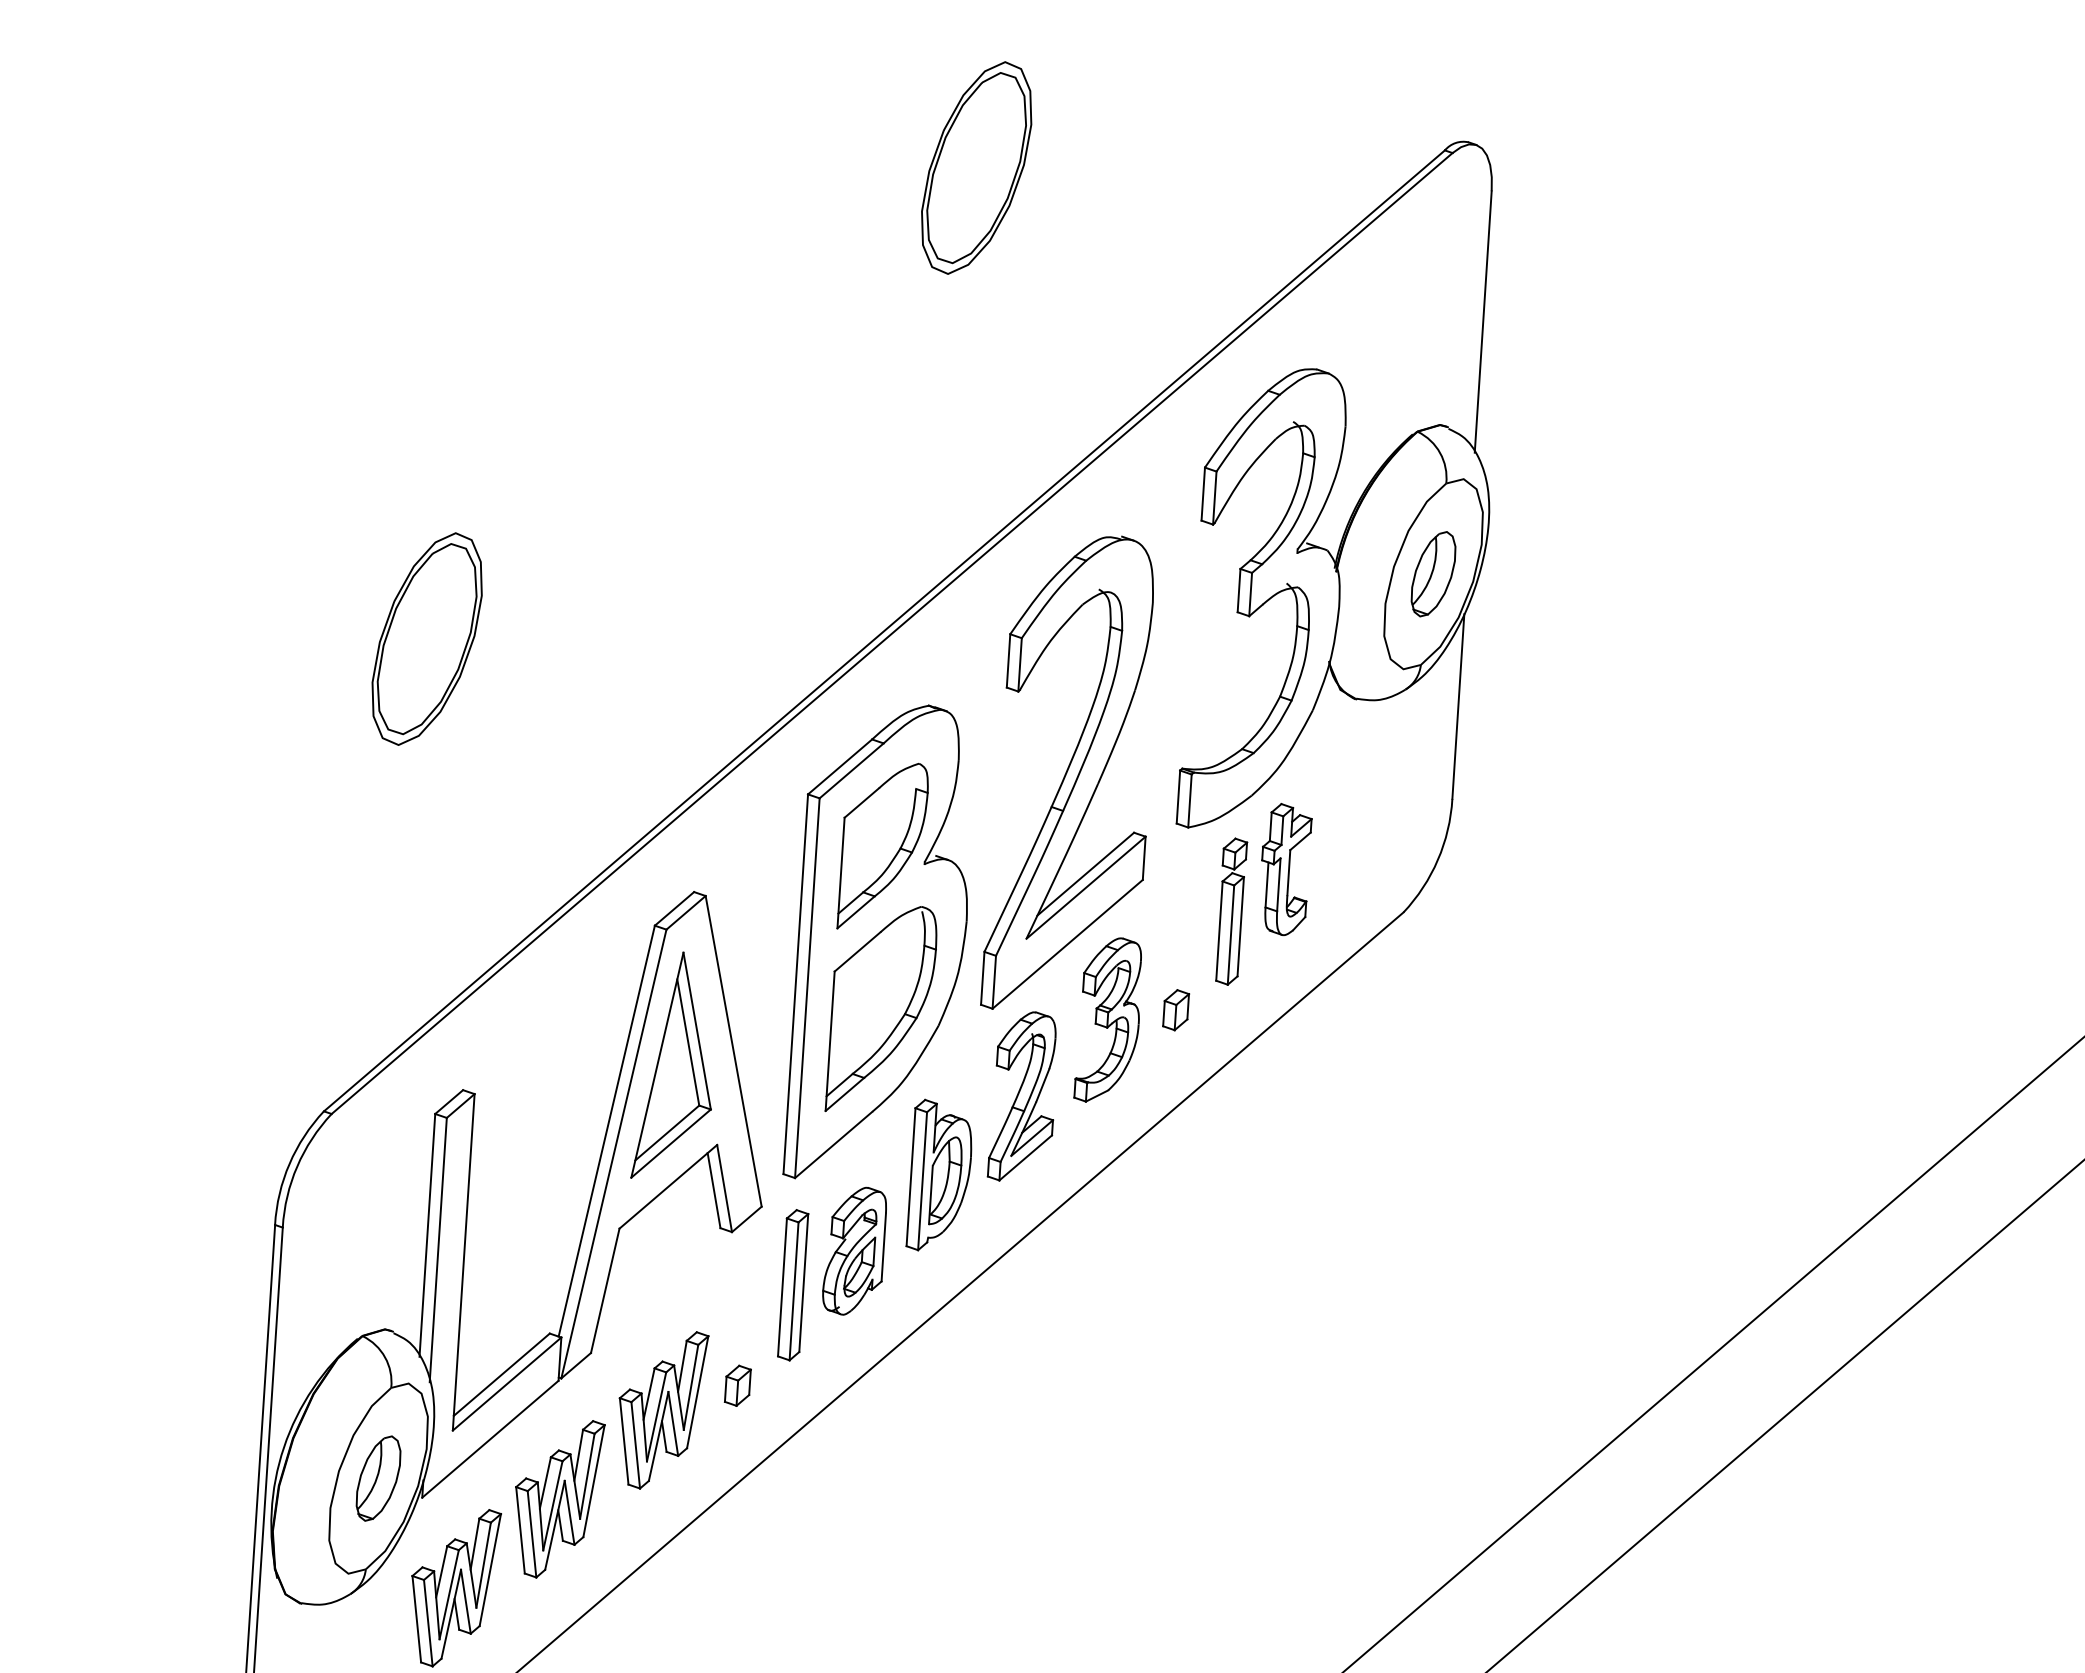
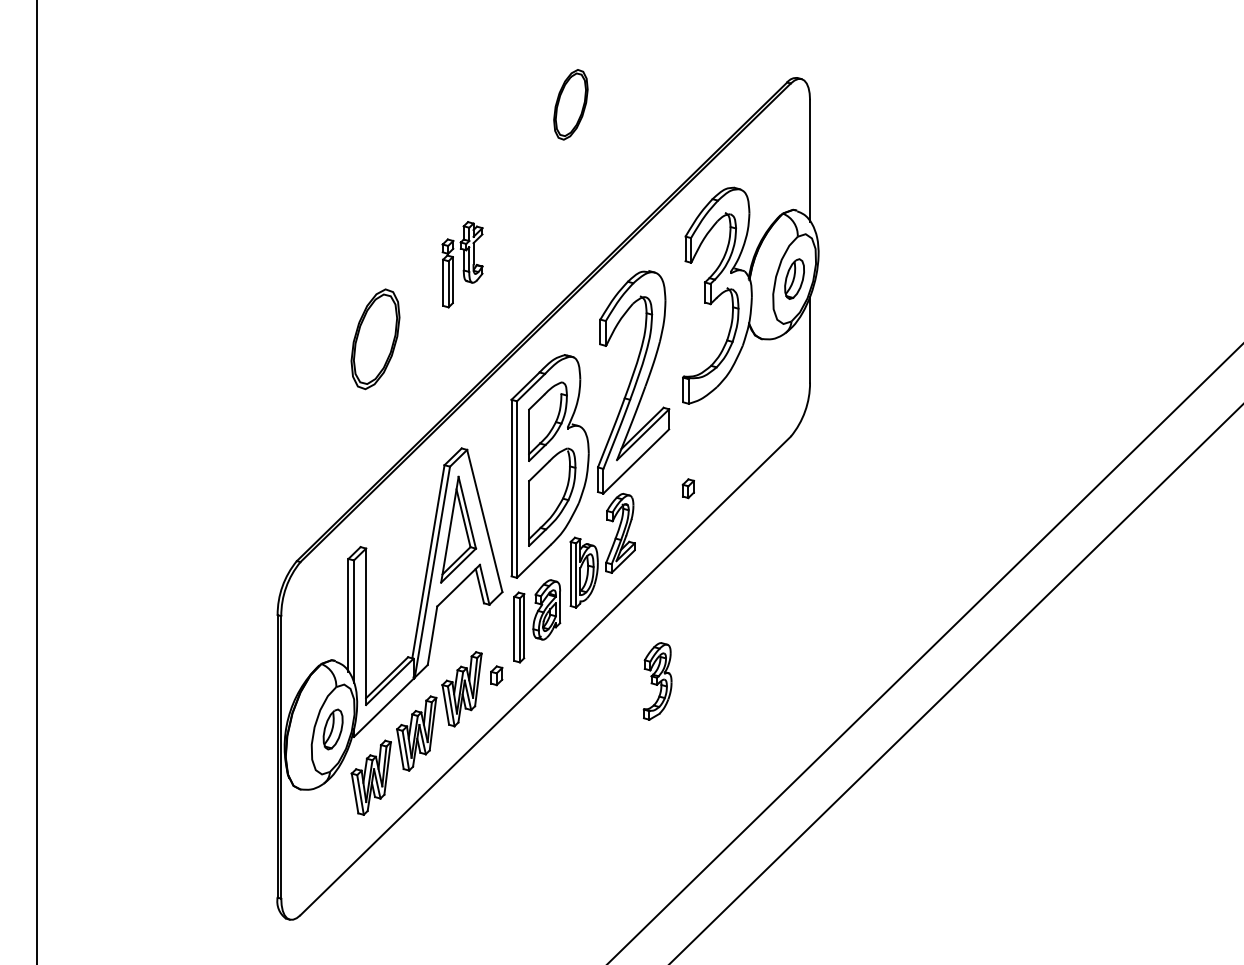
part: (975, 167) -> (570, 104), size x0.7
part: (427, 639) -> (375, 339), moved
part: (1263, 894) -> (462, 264), moved
part: (1108, 1020) -> (657, 681), moved

